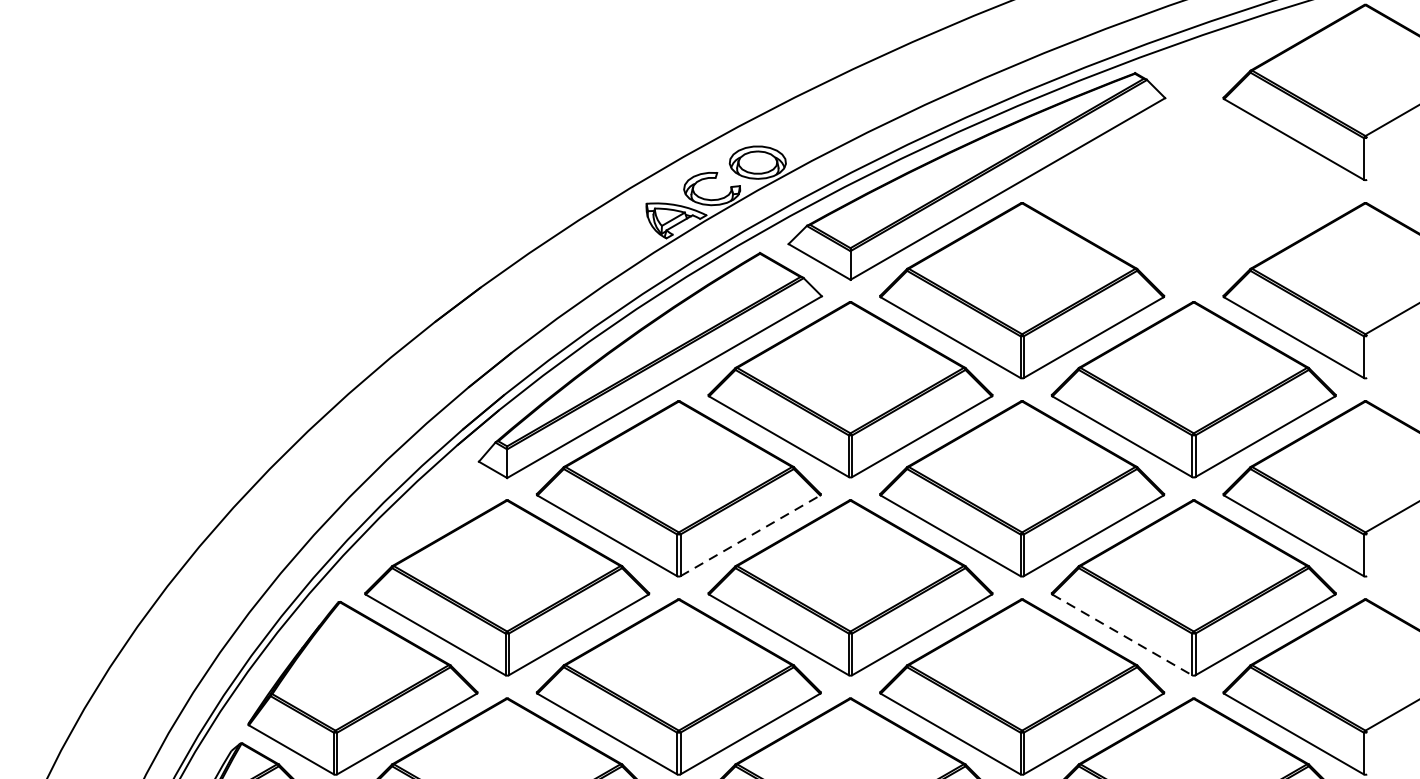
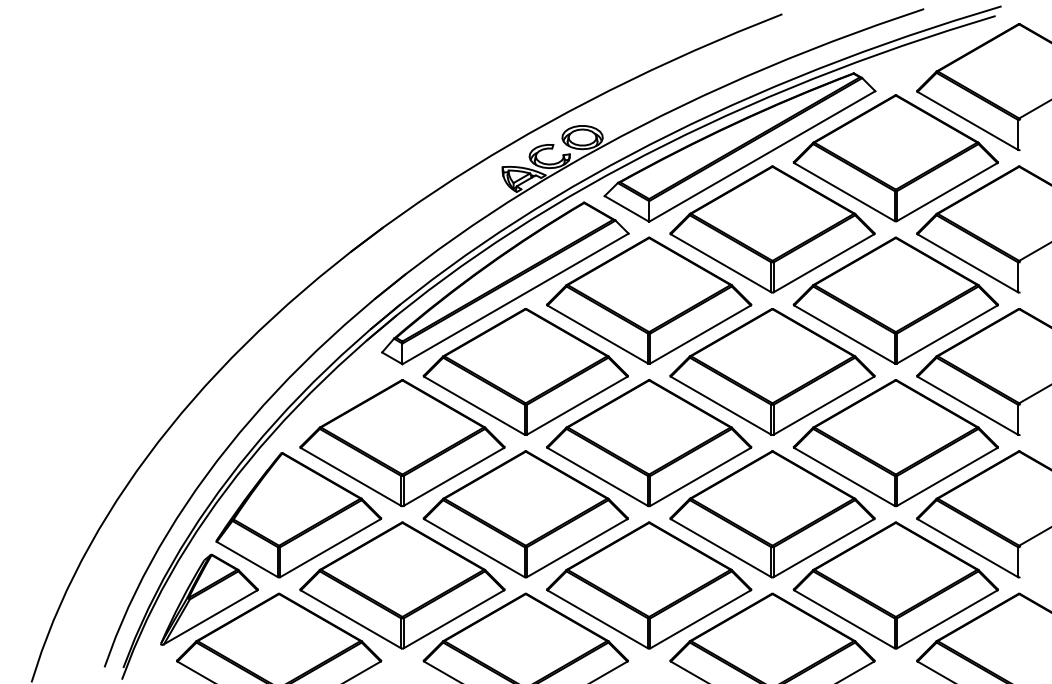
part: (1193, 191) -> (895, 158), added
line: (750, 535) -> (577, 405), dashed -> solid
line: (1122, 634) -> (844, 476), dashed -> solid

